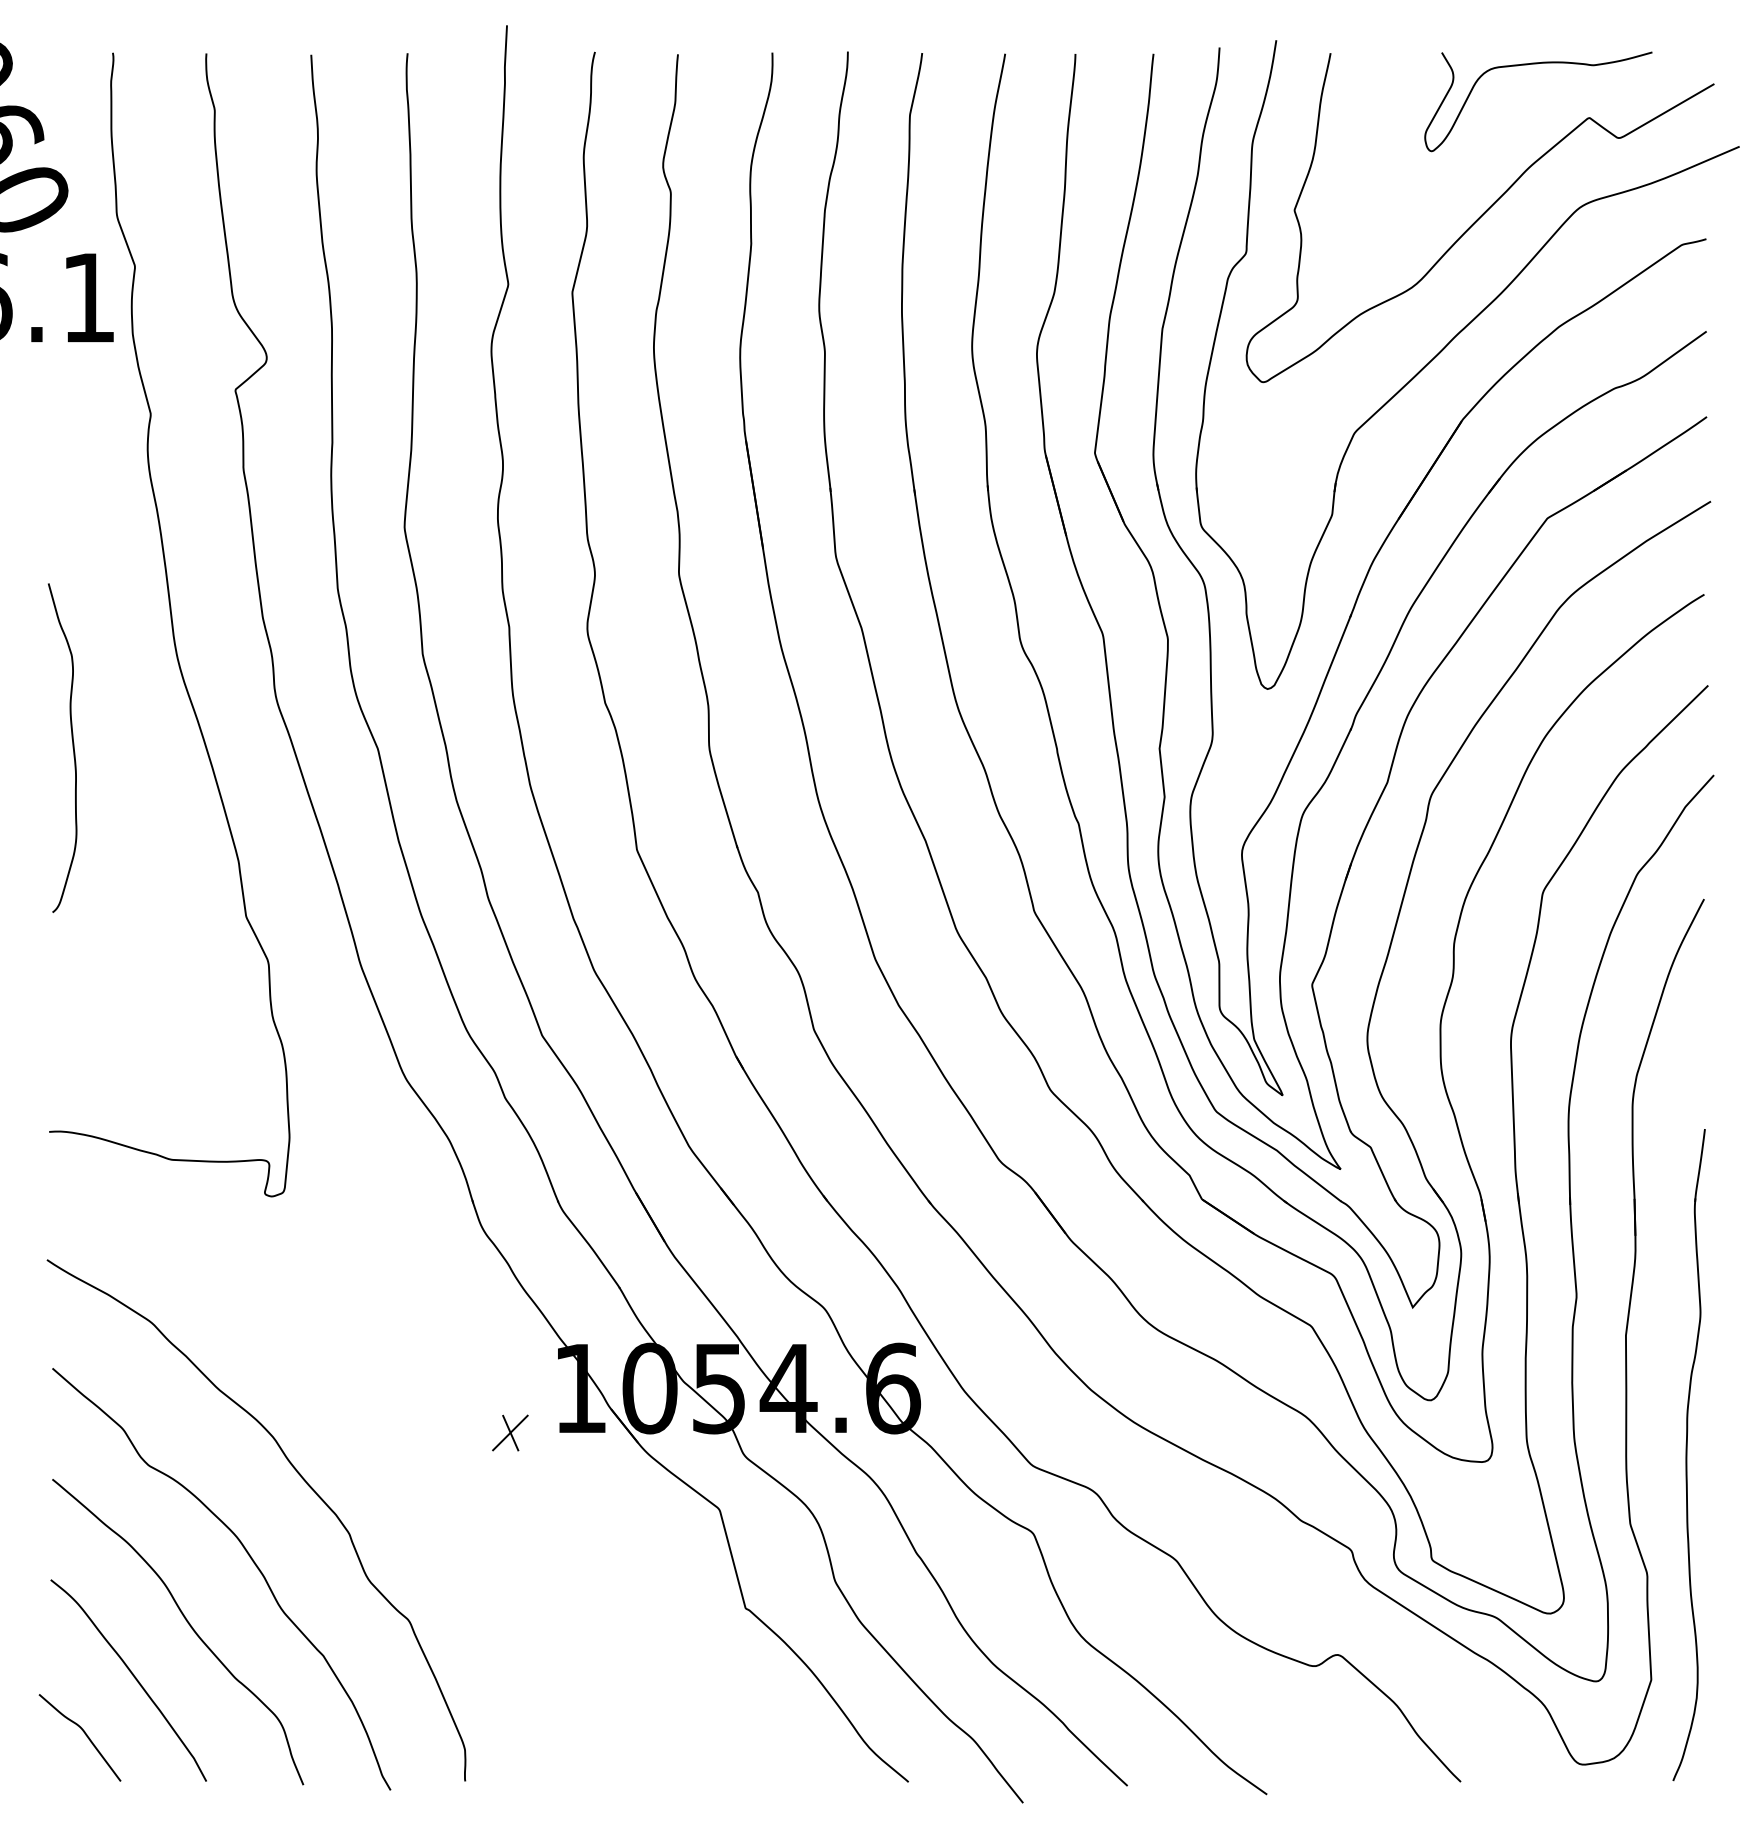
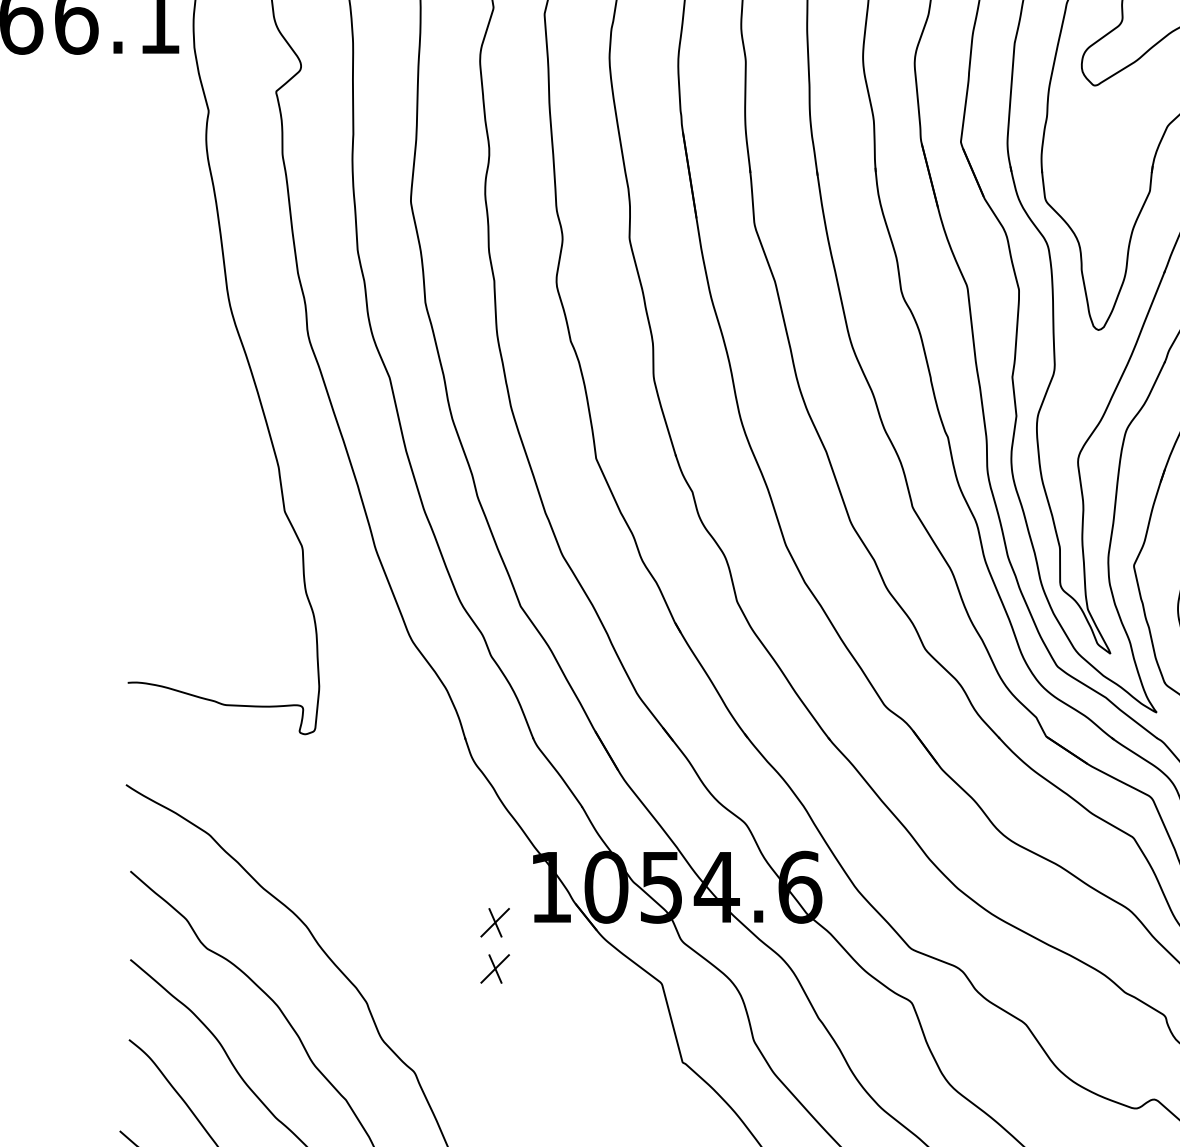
curve: (72, 747) -> (146, 376), removed
part: (510, 1490) -> (495, 968), added

